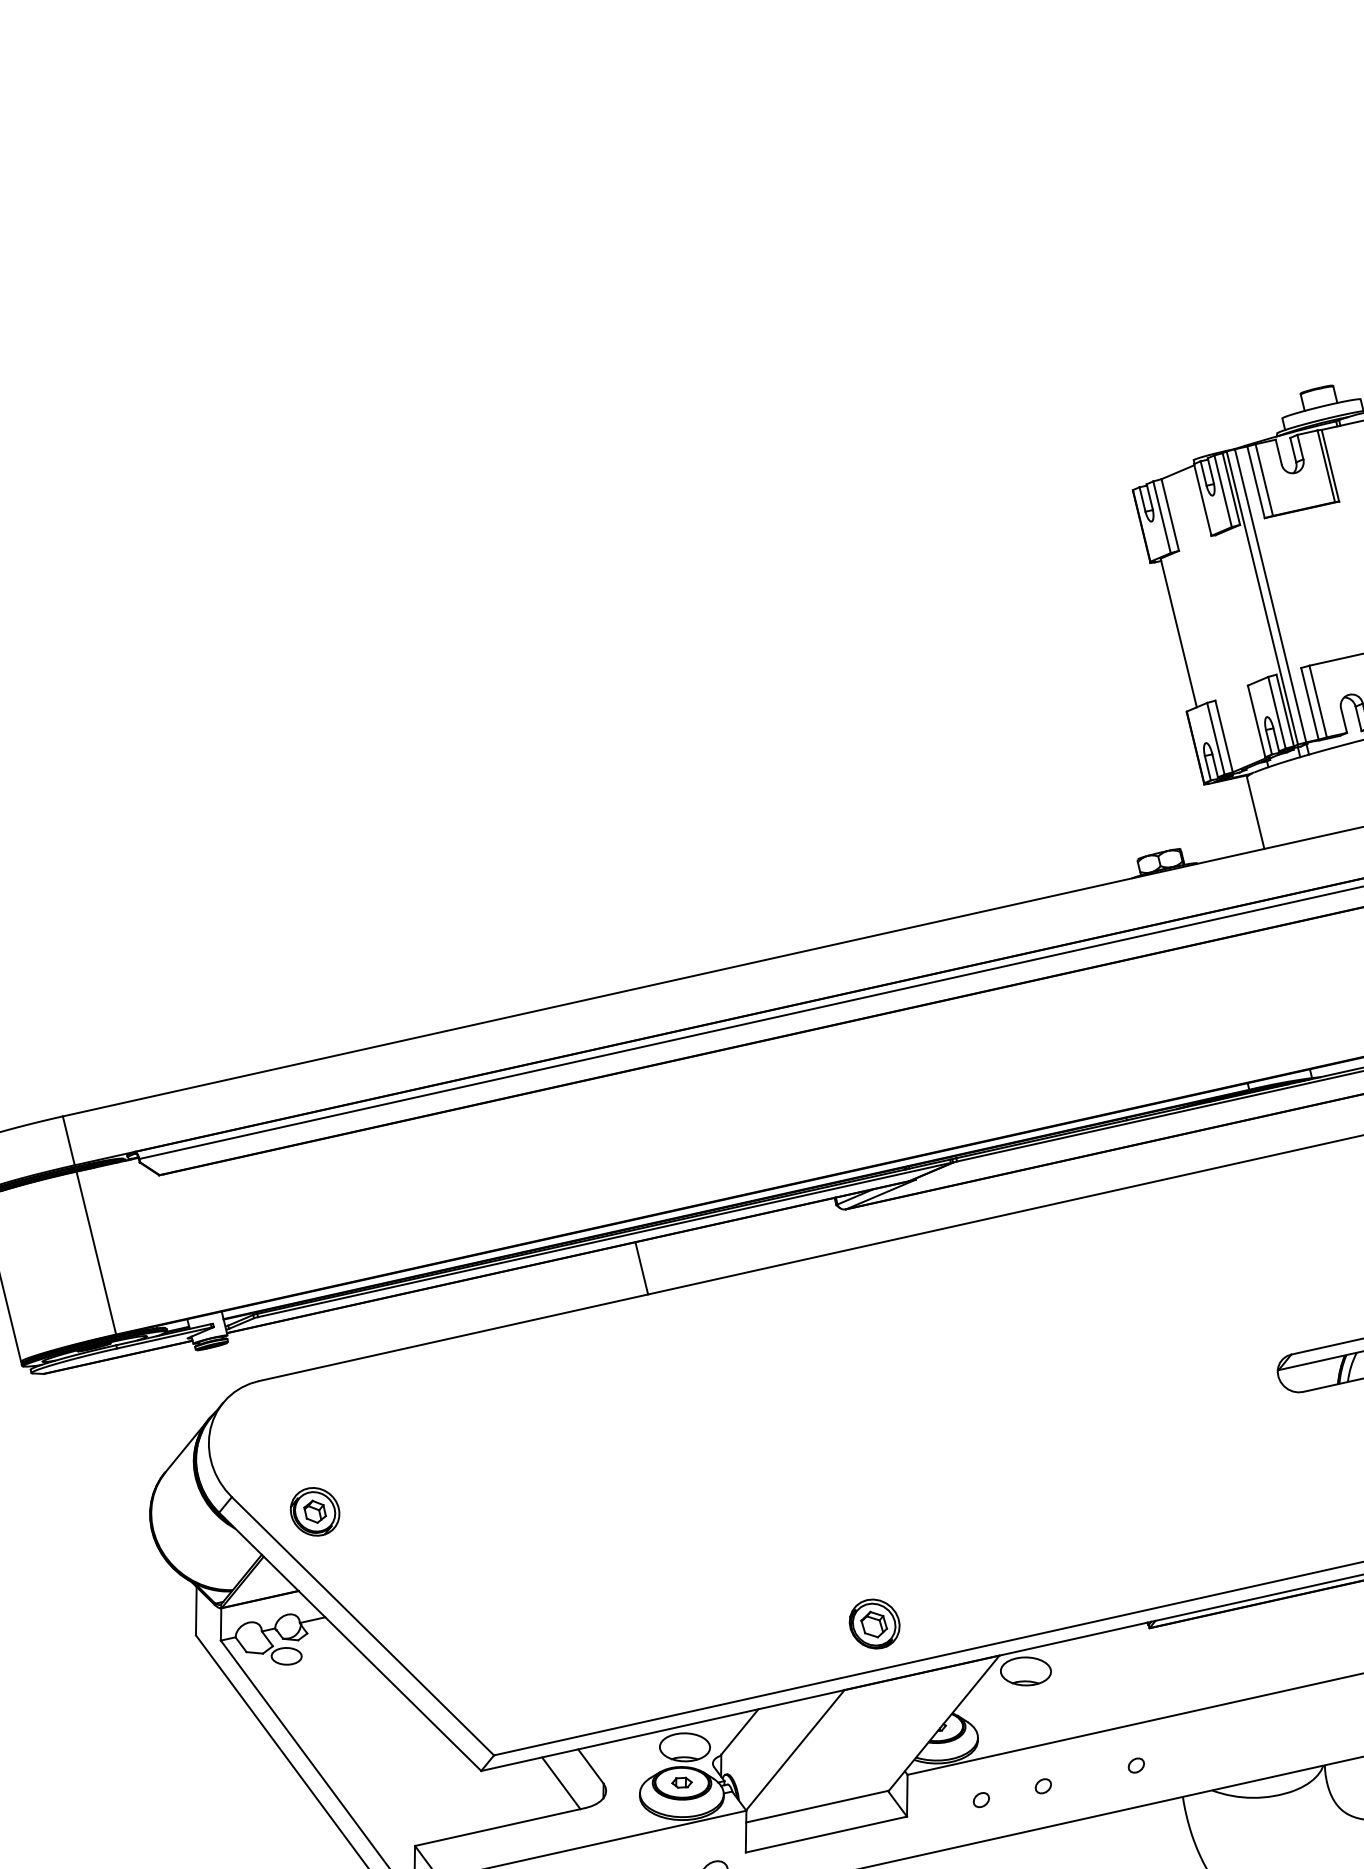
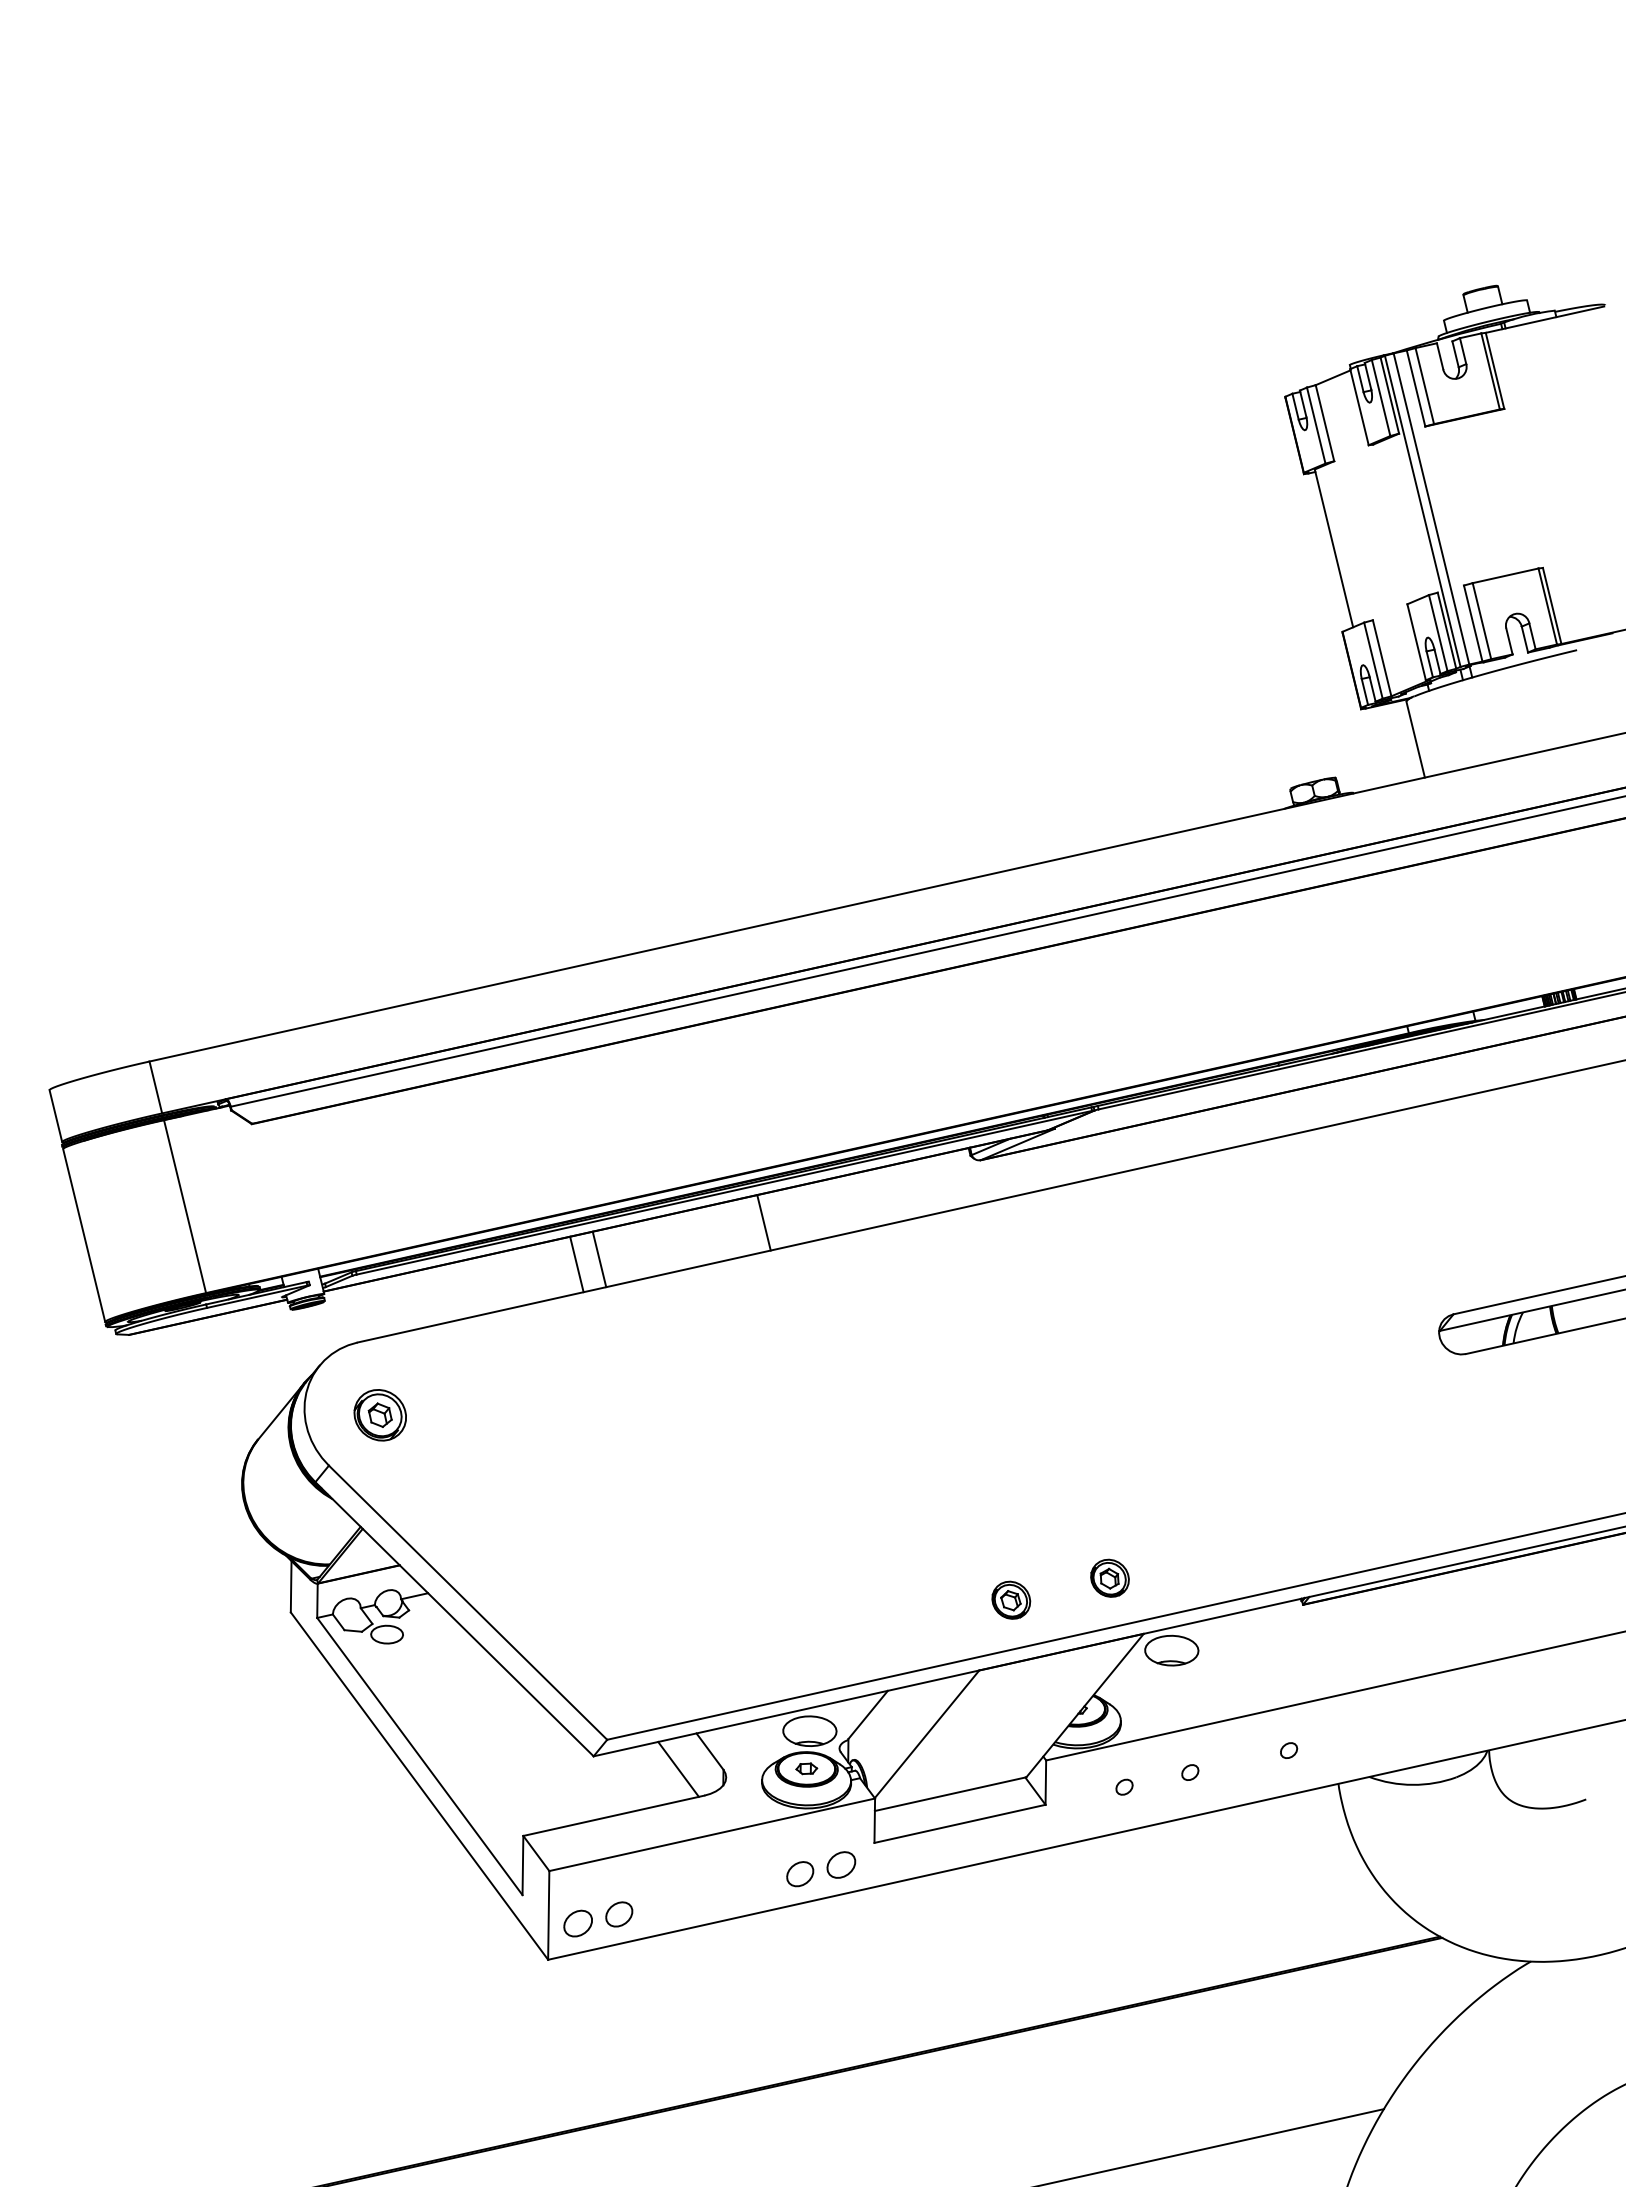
line: (486, 1302) -> (599, 1259), added
line: (465, 1307) -> (576, 1264), added
part: (314, 1512) -> (379, 1415), moved
part: (967, 1602) -> (1109, 1577), added
part: (874, 1623) -> (1011, 1599), size x0.71

